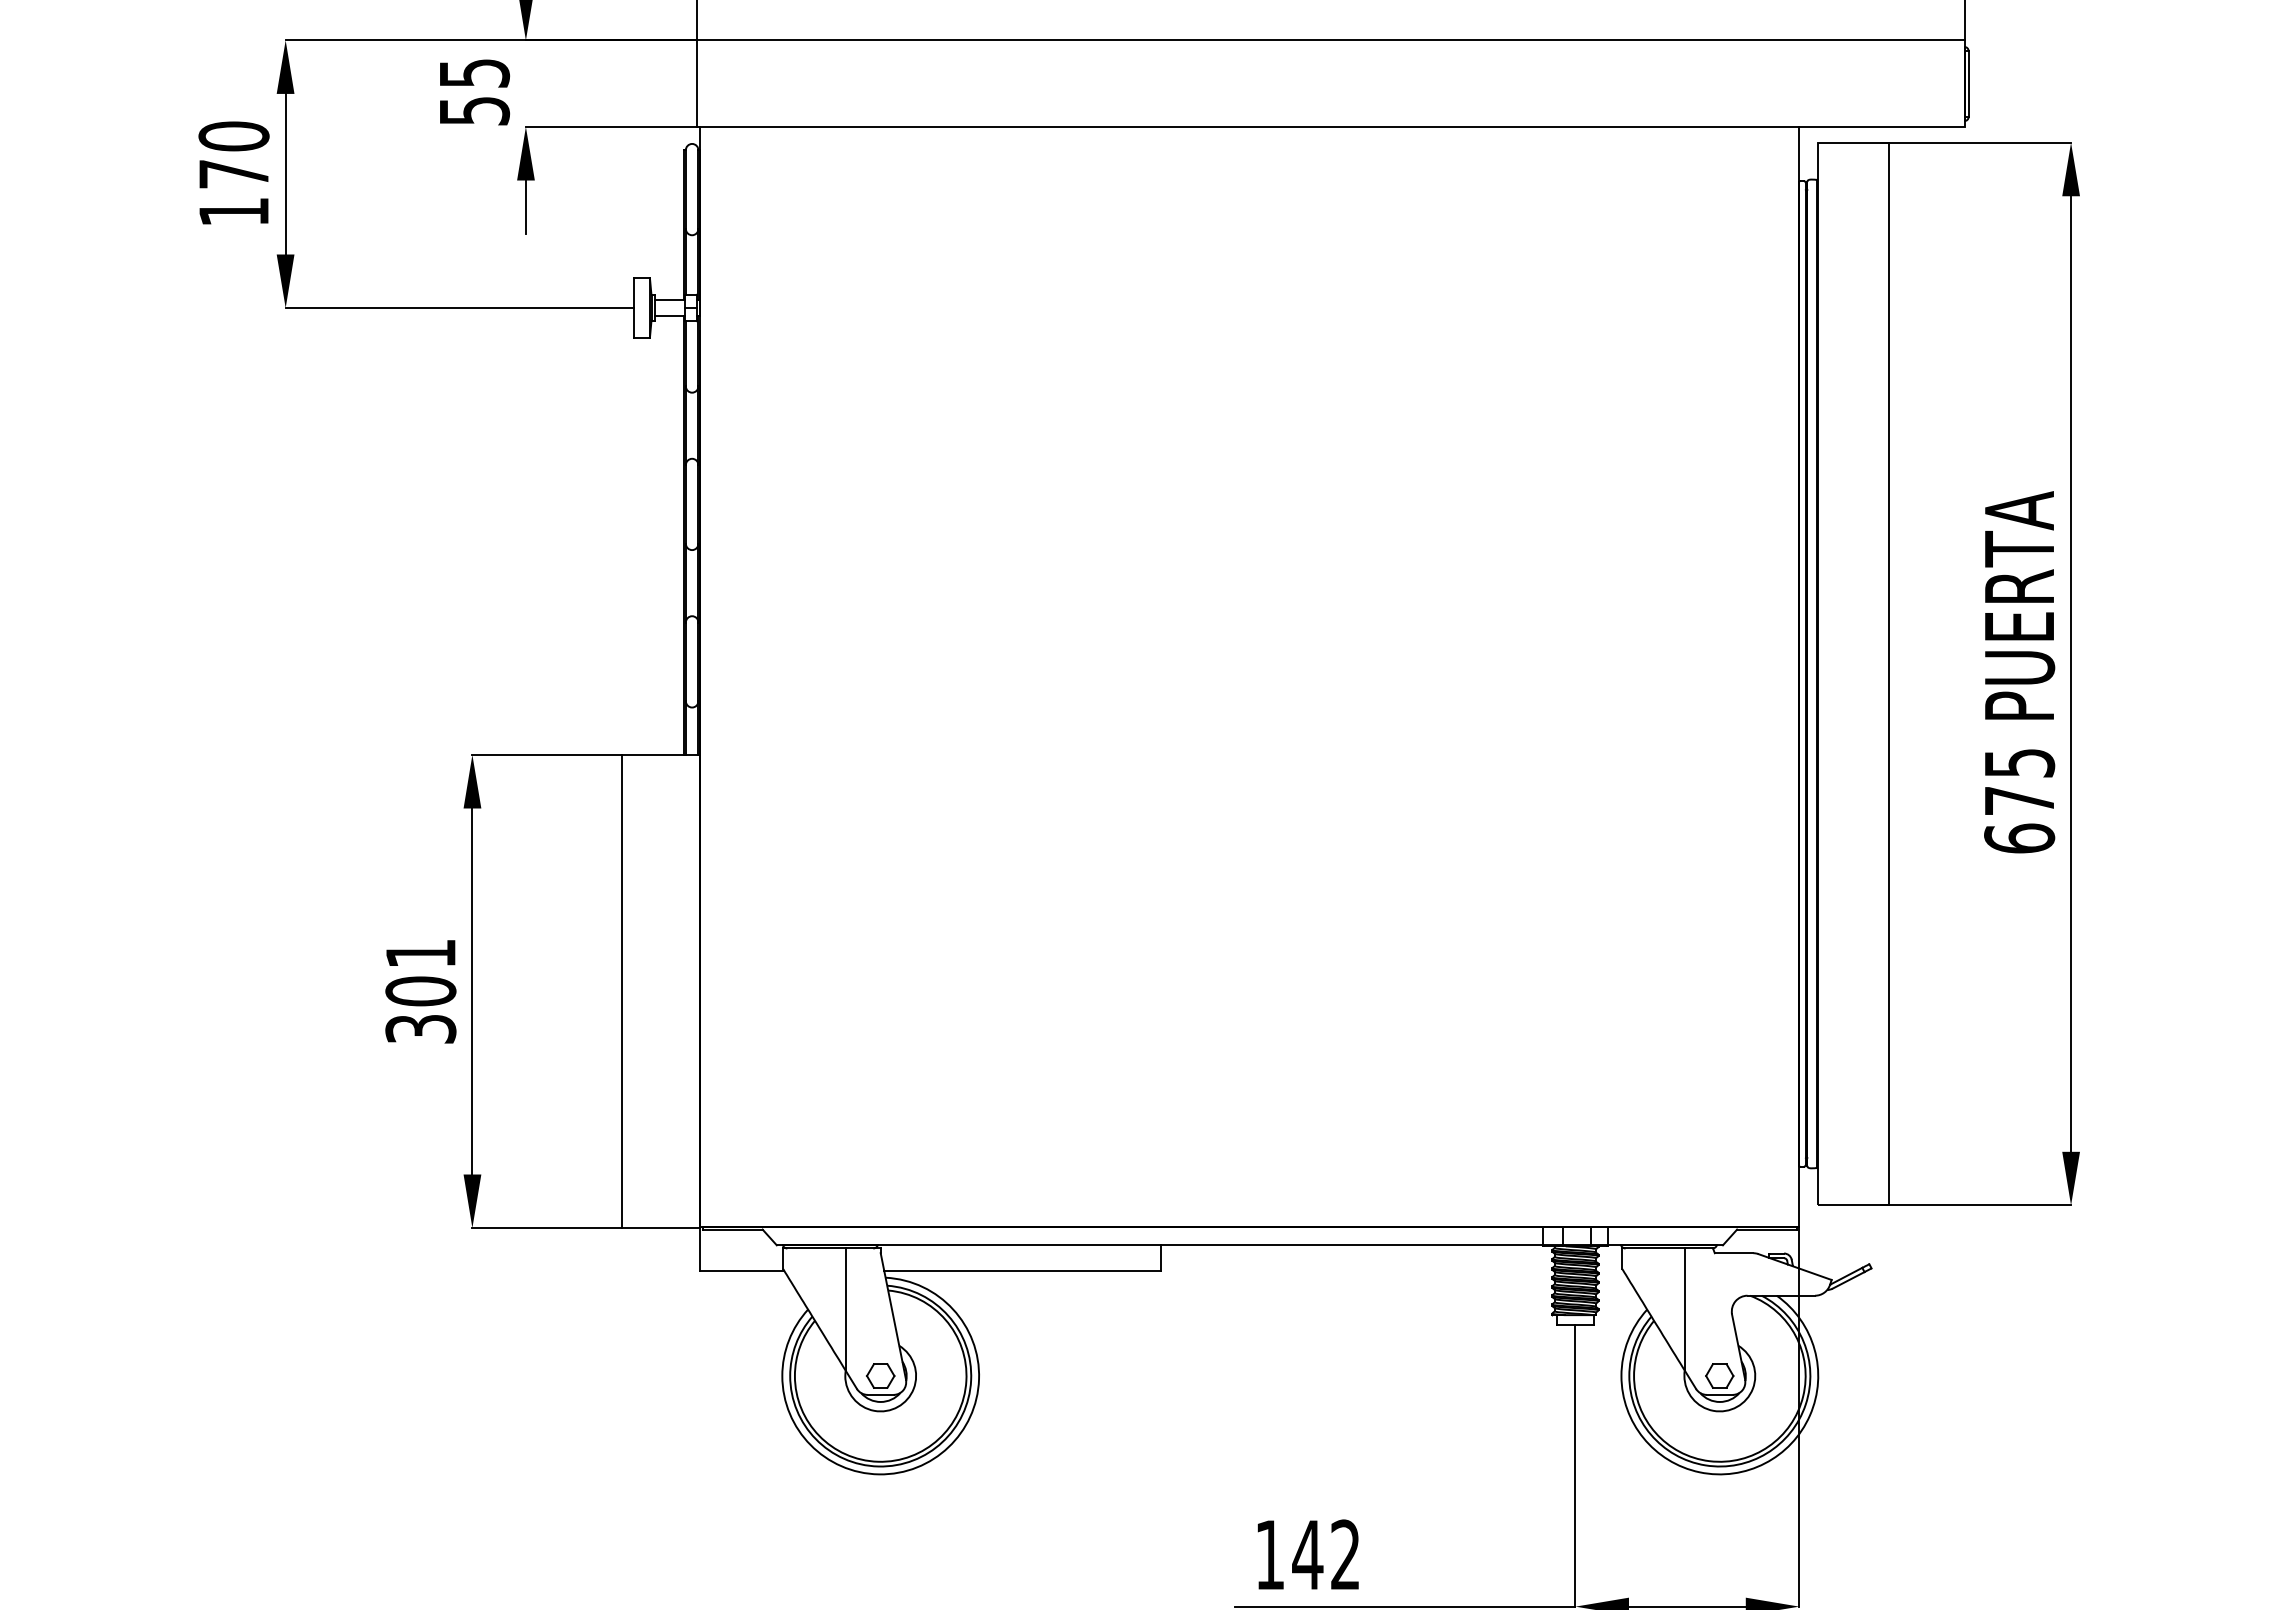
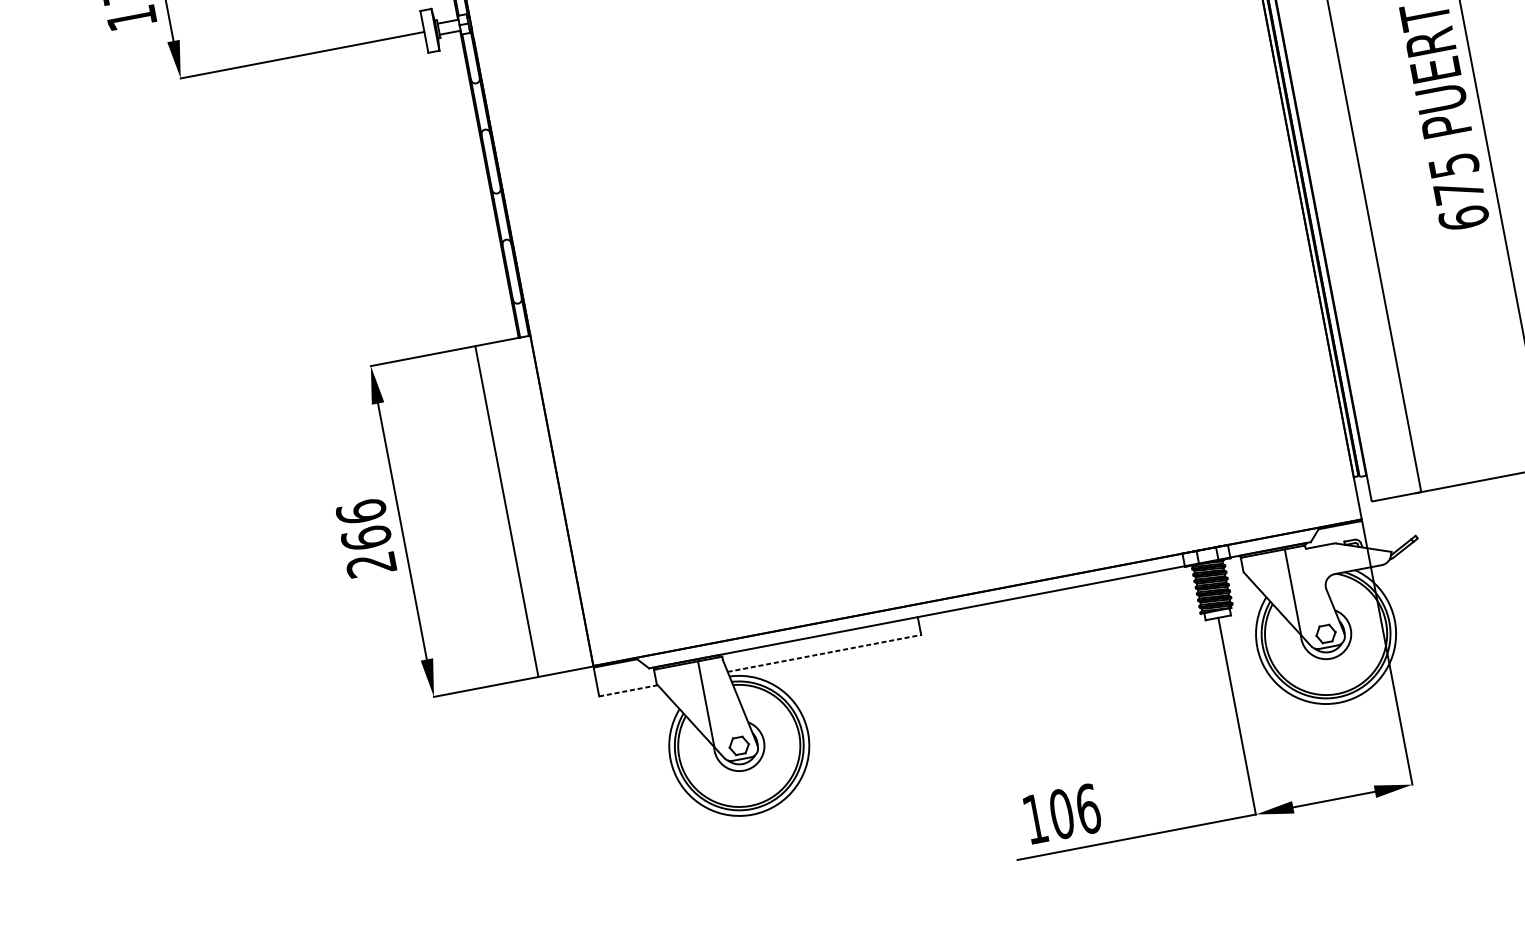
text: (420, 990) -> (366, 537), 301 -> 266
line: (742, 1270) -> (628, 690), solid -> dashed
line: (1023, 1270) -> (825, 653), solid -> dashed
text: (1326, 1554) -> (1074, 811), 142 -> 106

